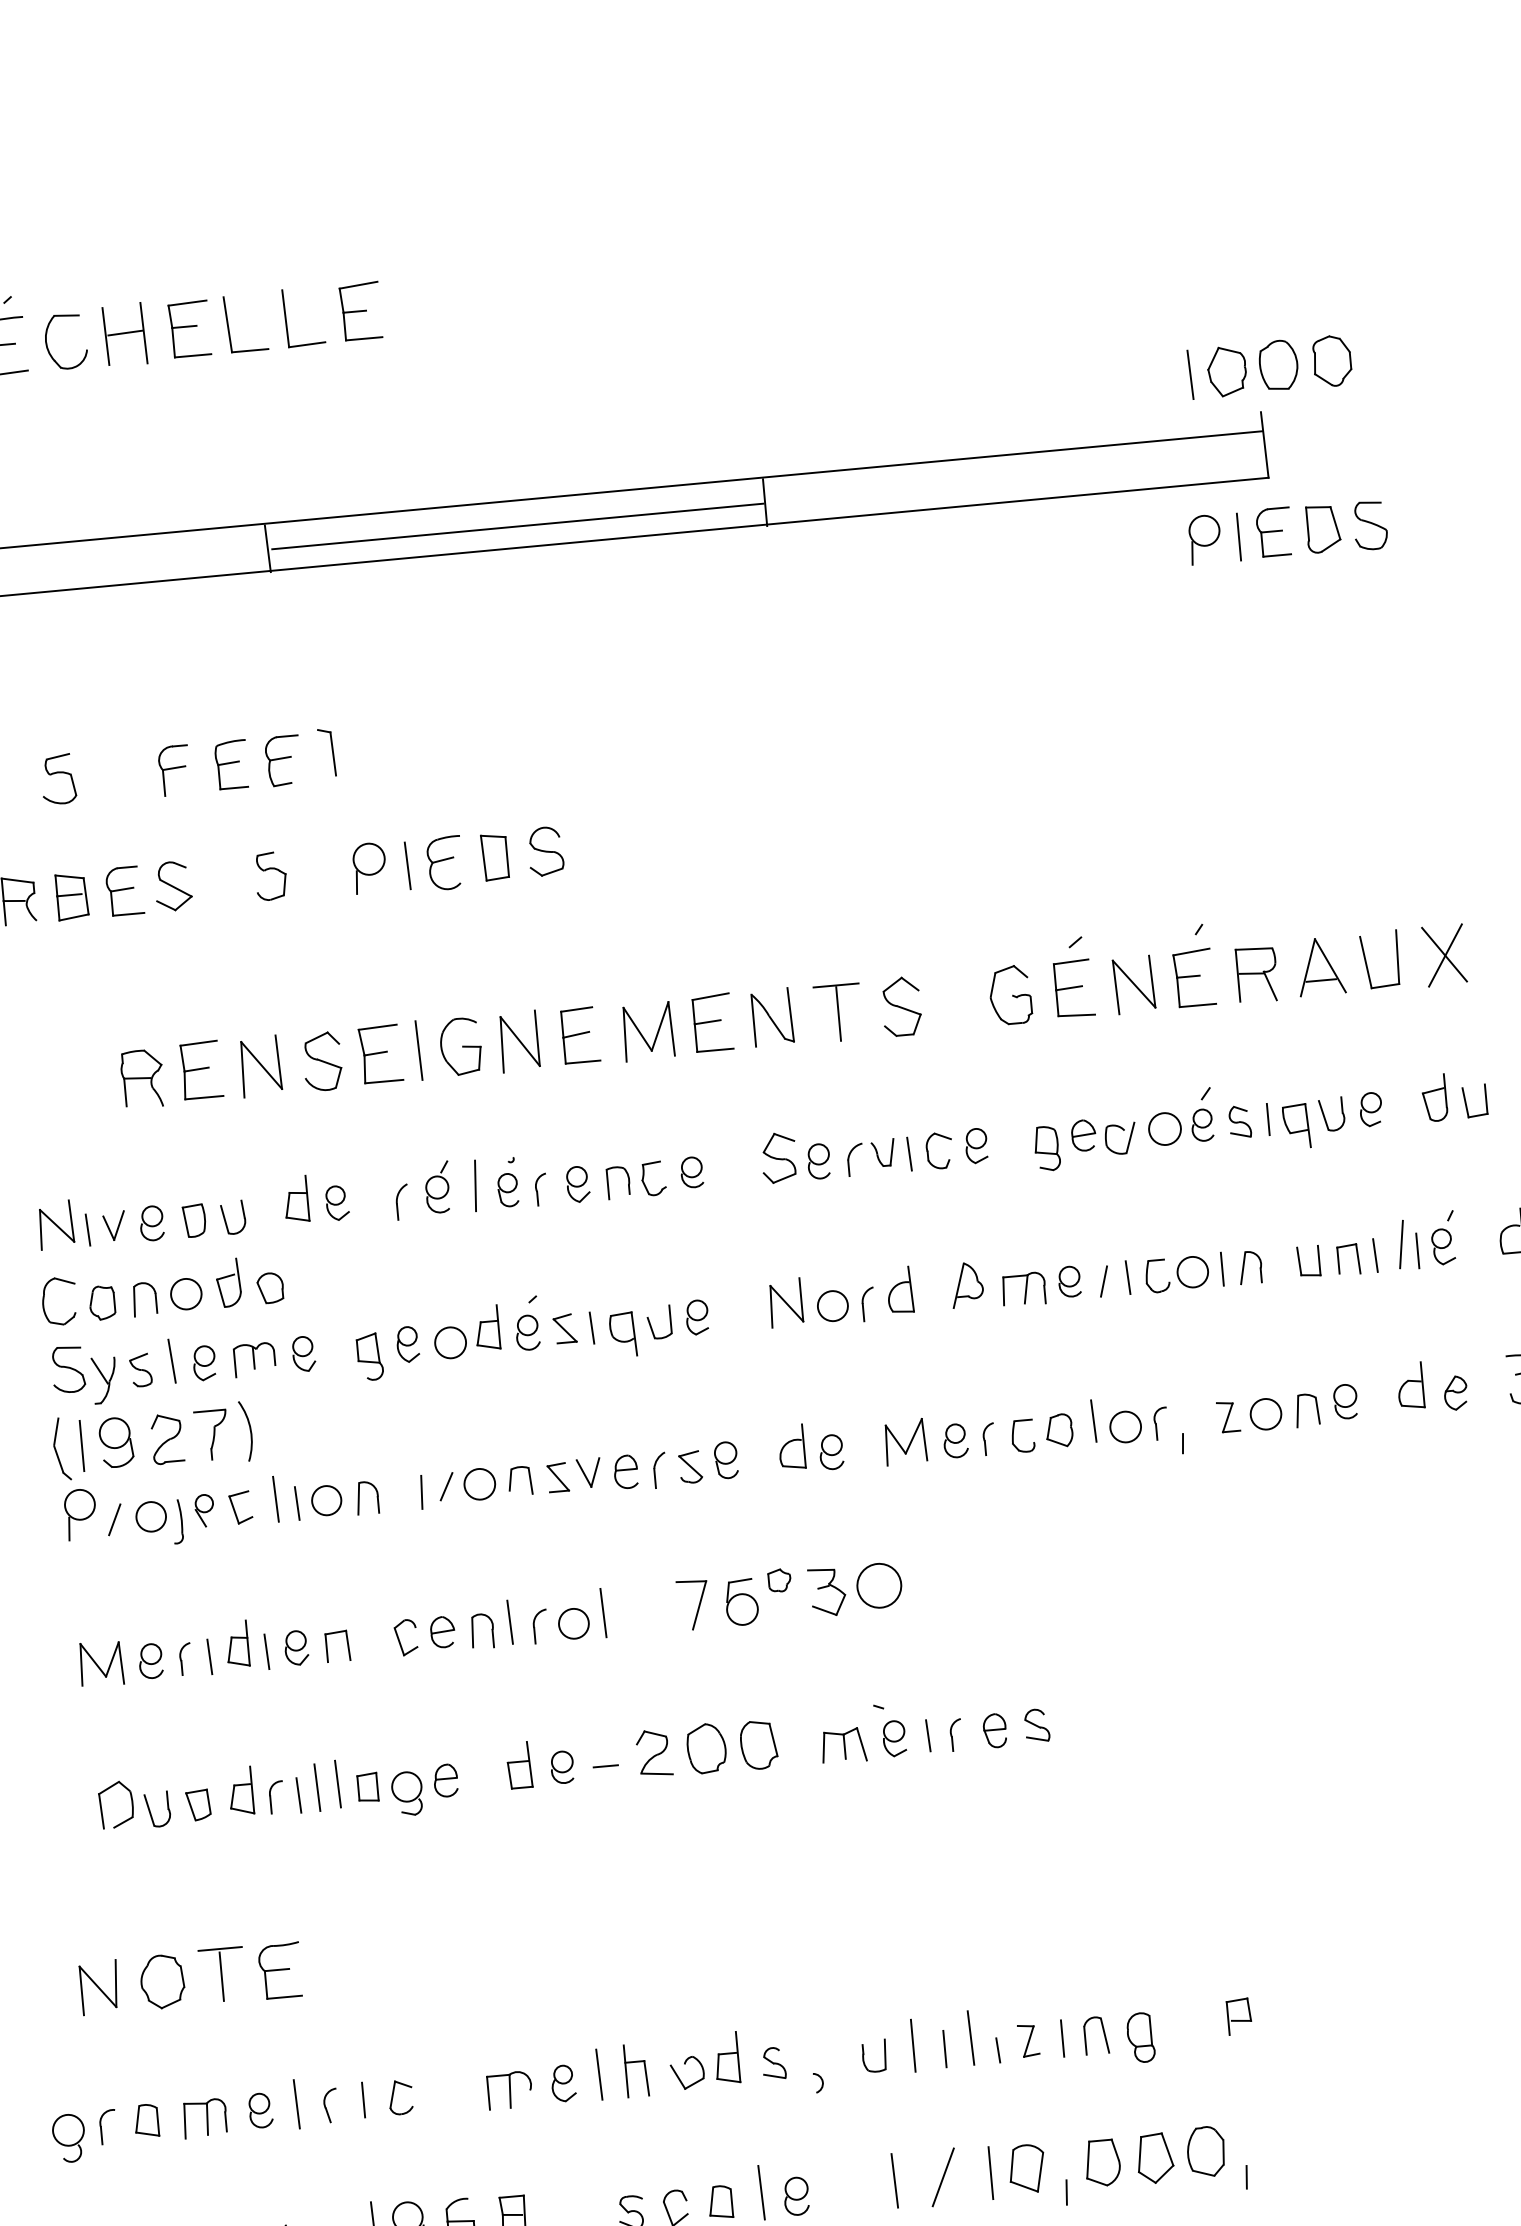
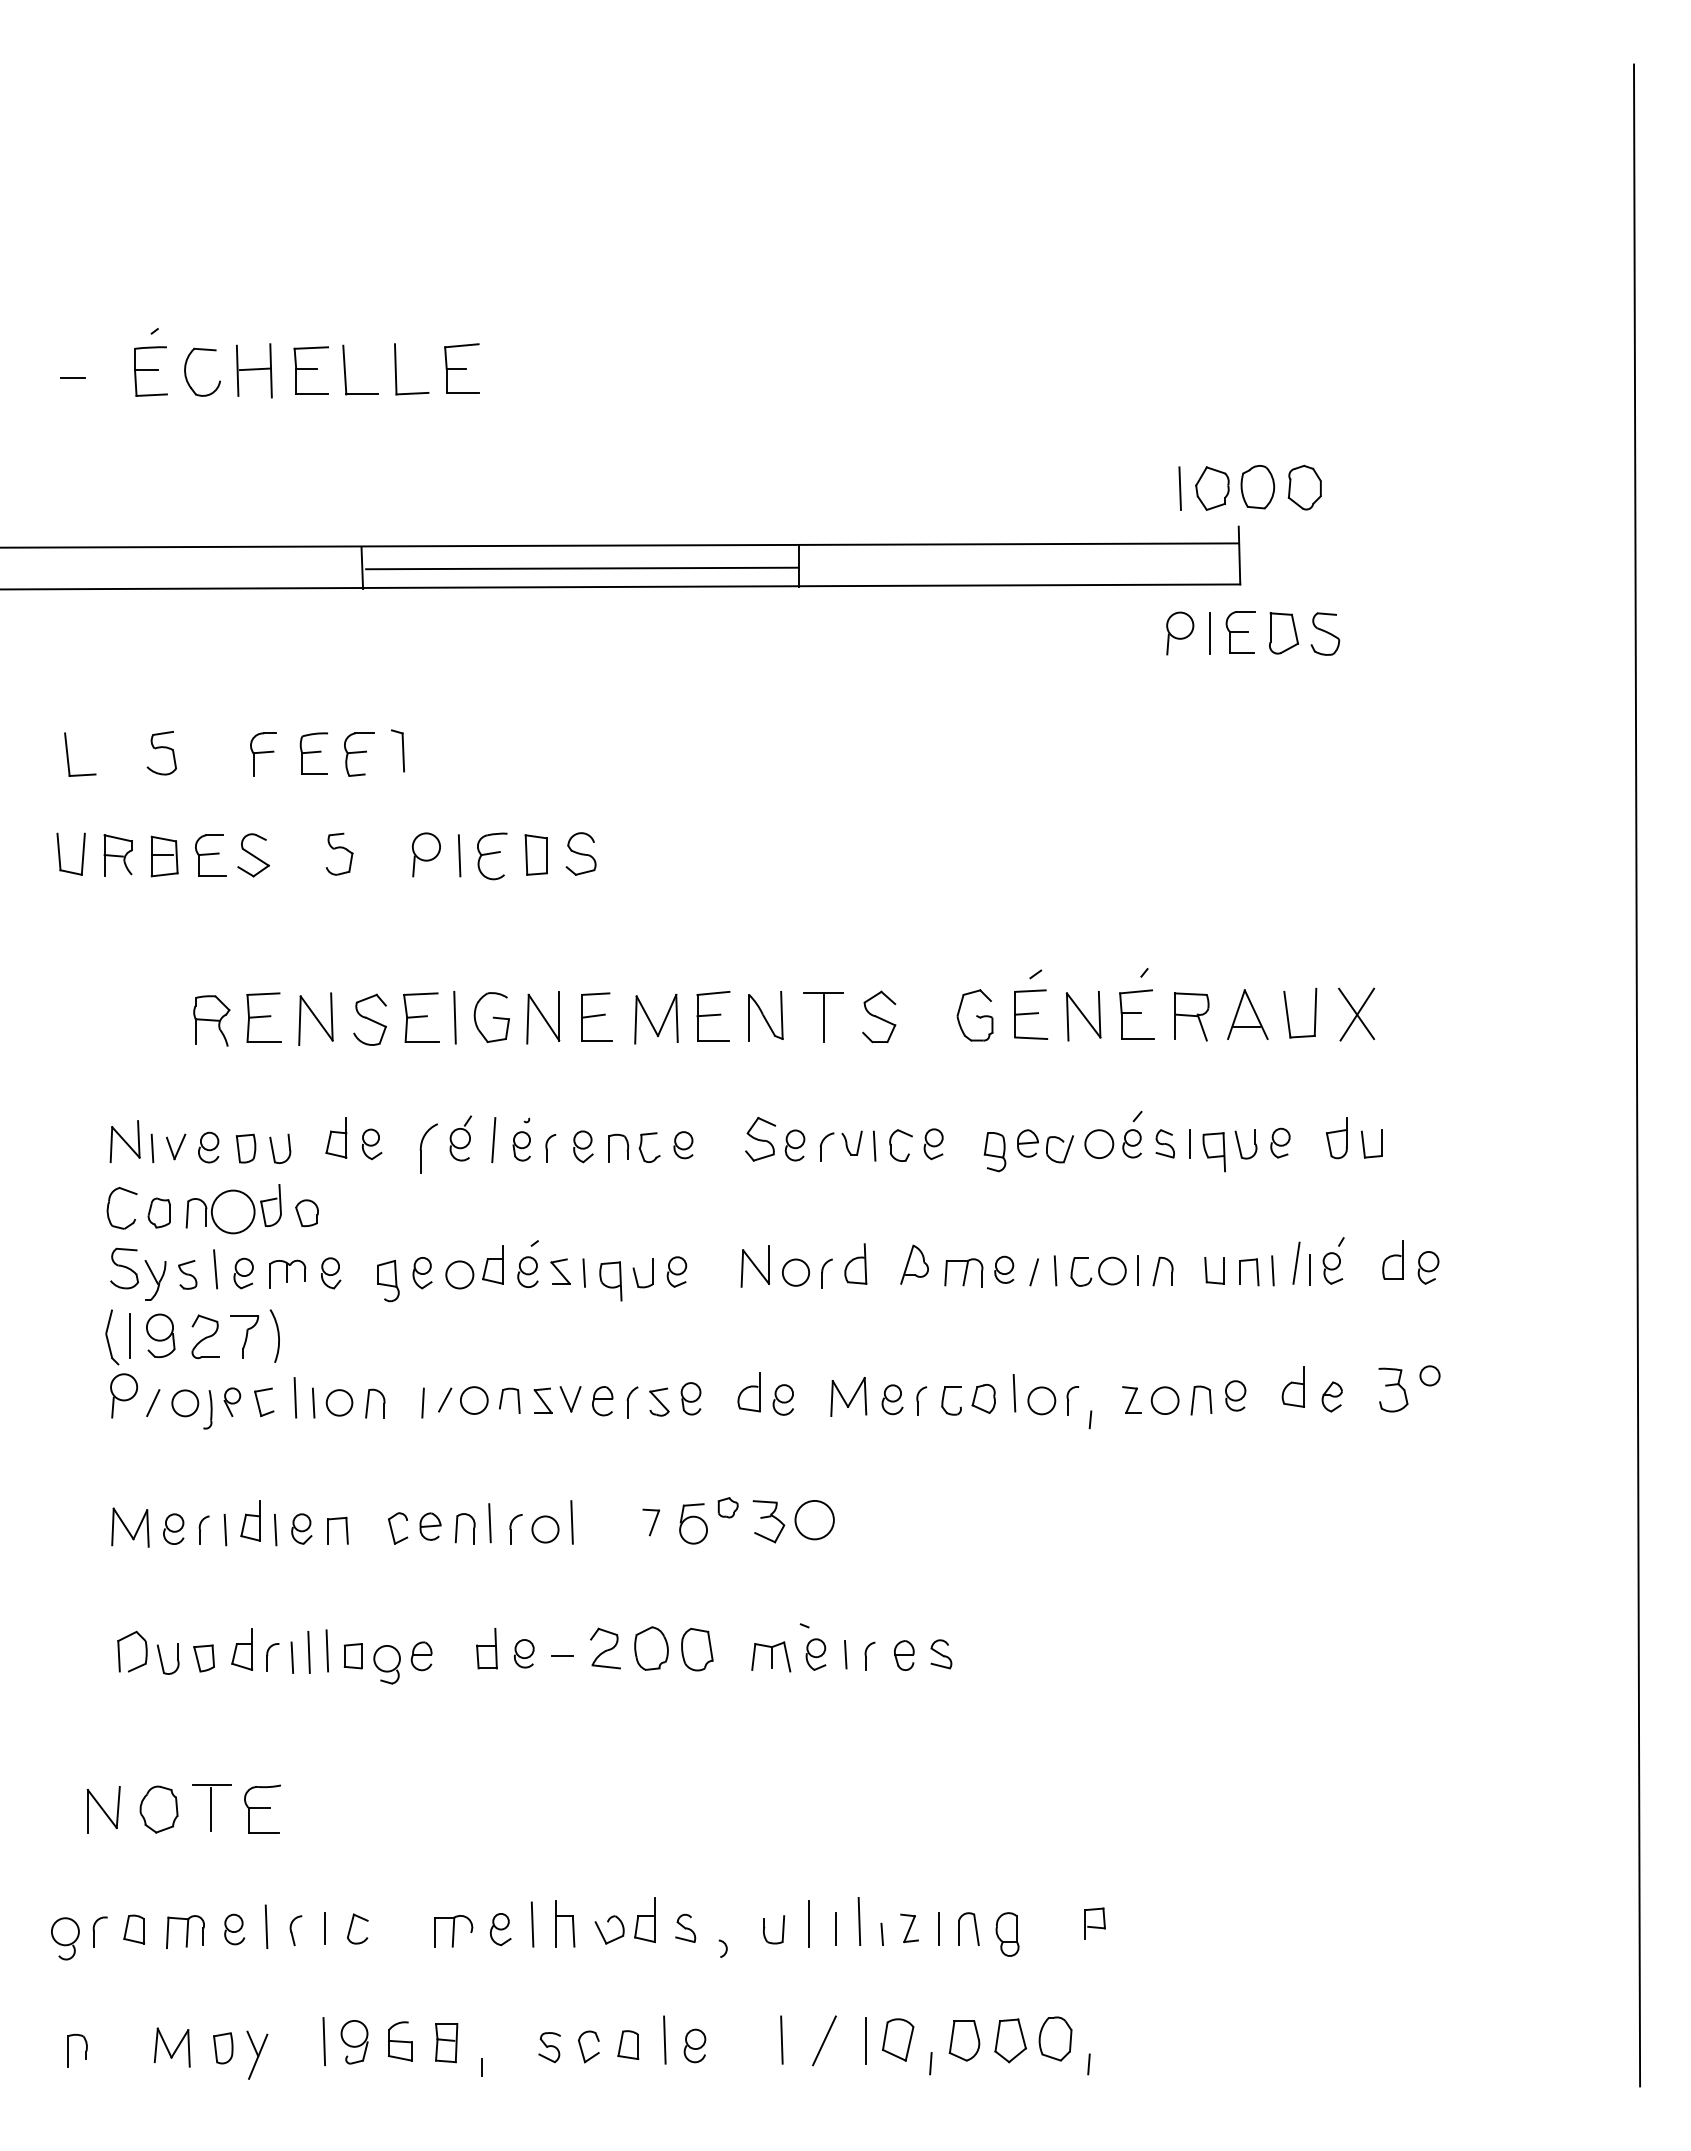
part: (402, 1202) -> (428, 1148), size x1.6
circle: (185, 1293) -> (232, 1211), size x1.6
part: (693, 1605) -> (651, 1522), size x0.6

